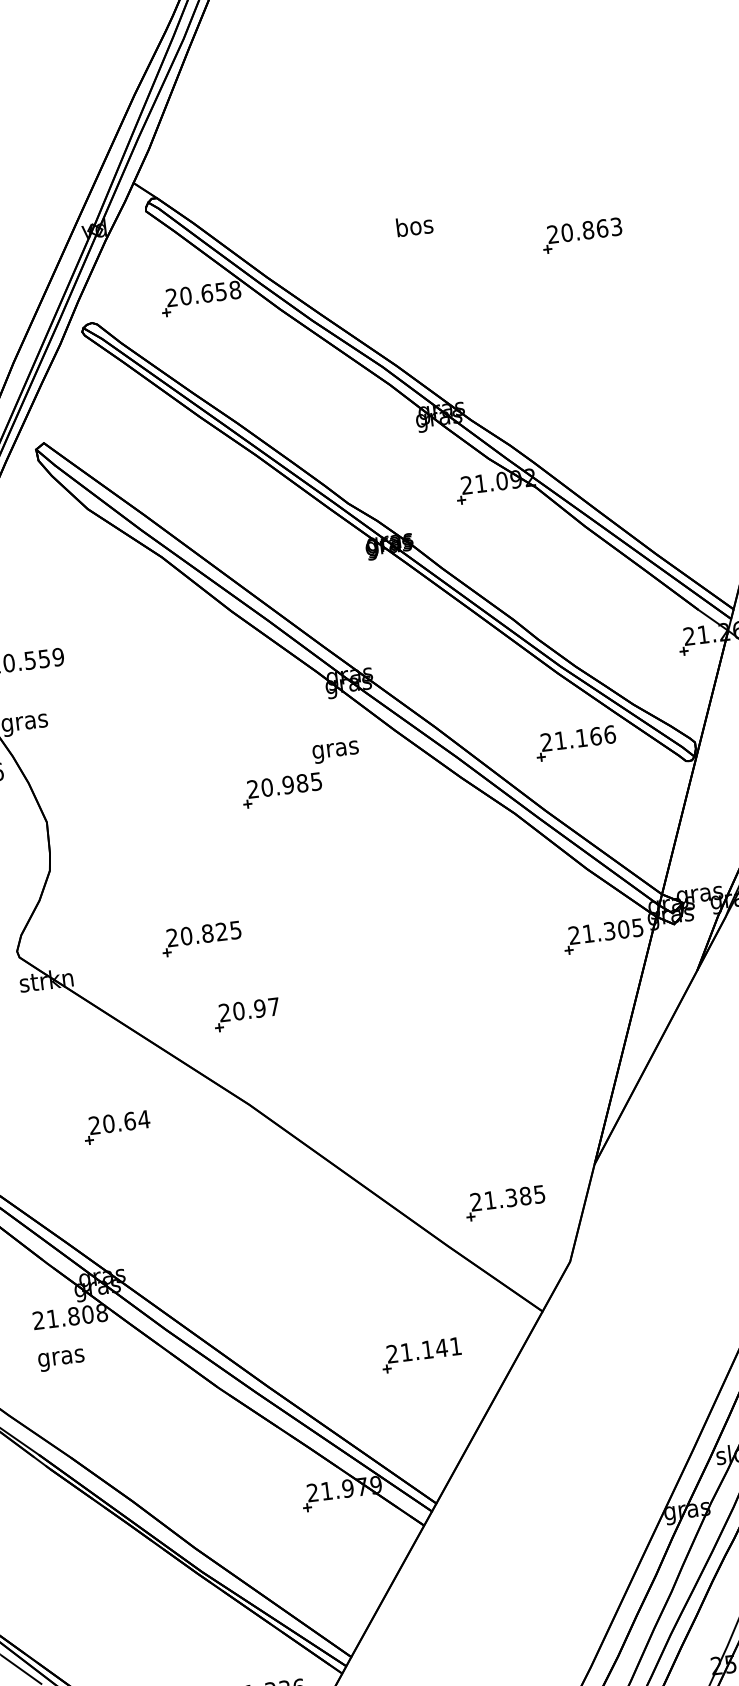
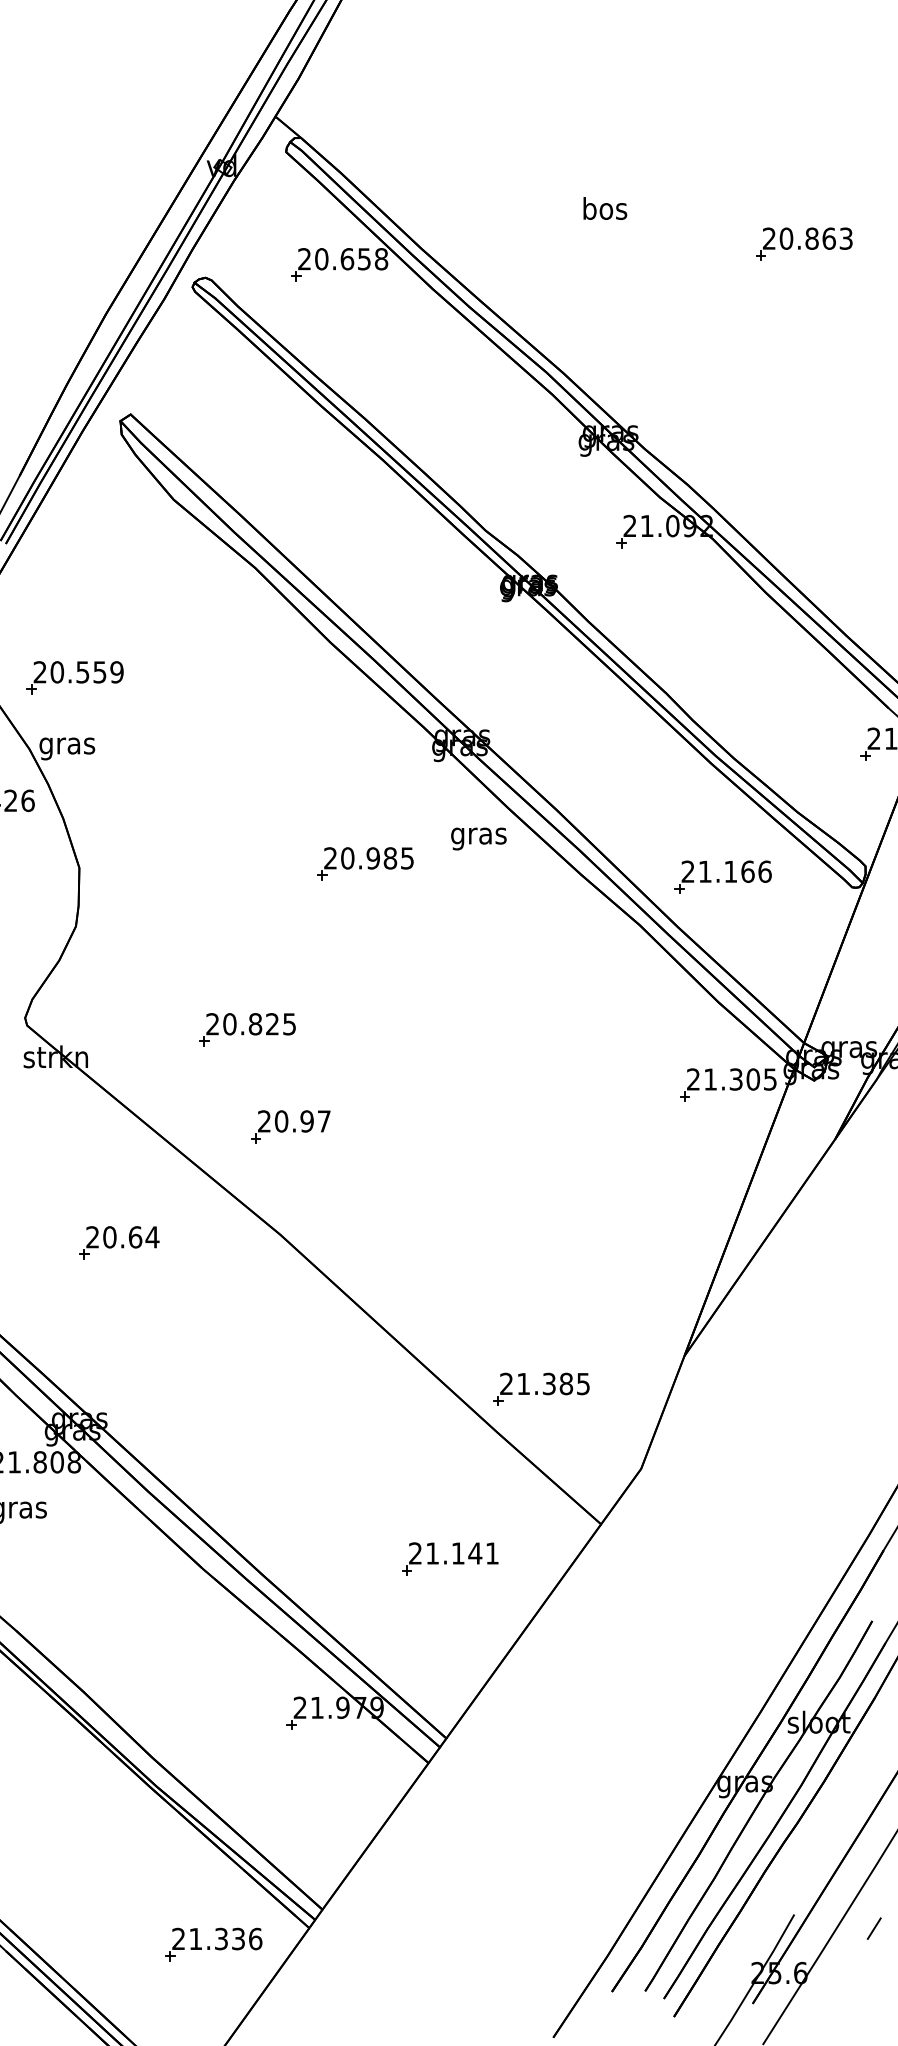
part: (575, 742) -> (722, 876), moved
text: (335, 751) -> (478, 838), moved
part: (505, 1202) -> (541, 1388), moved

